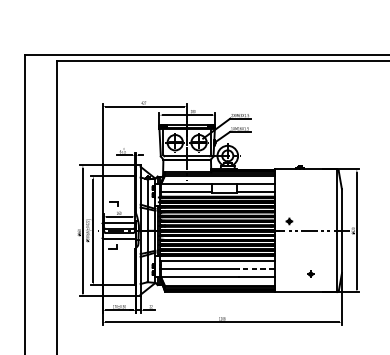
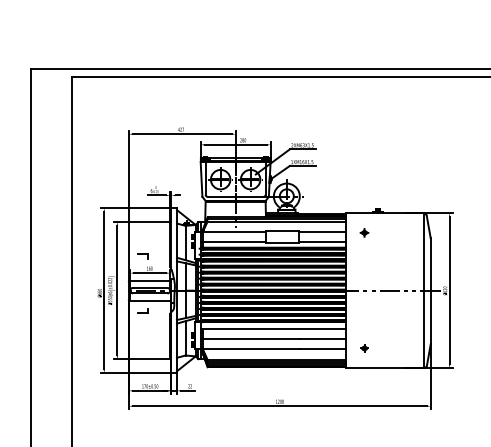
part: (289, 221) -> (364, 232), moved
line: (256, 269) -> (323, 339), dashed -> solid
part: (310, 274) -> (364, 348), moved

